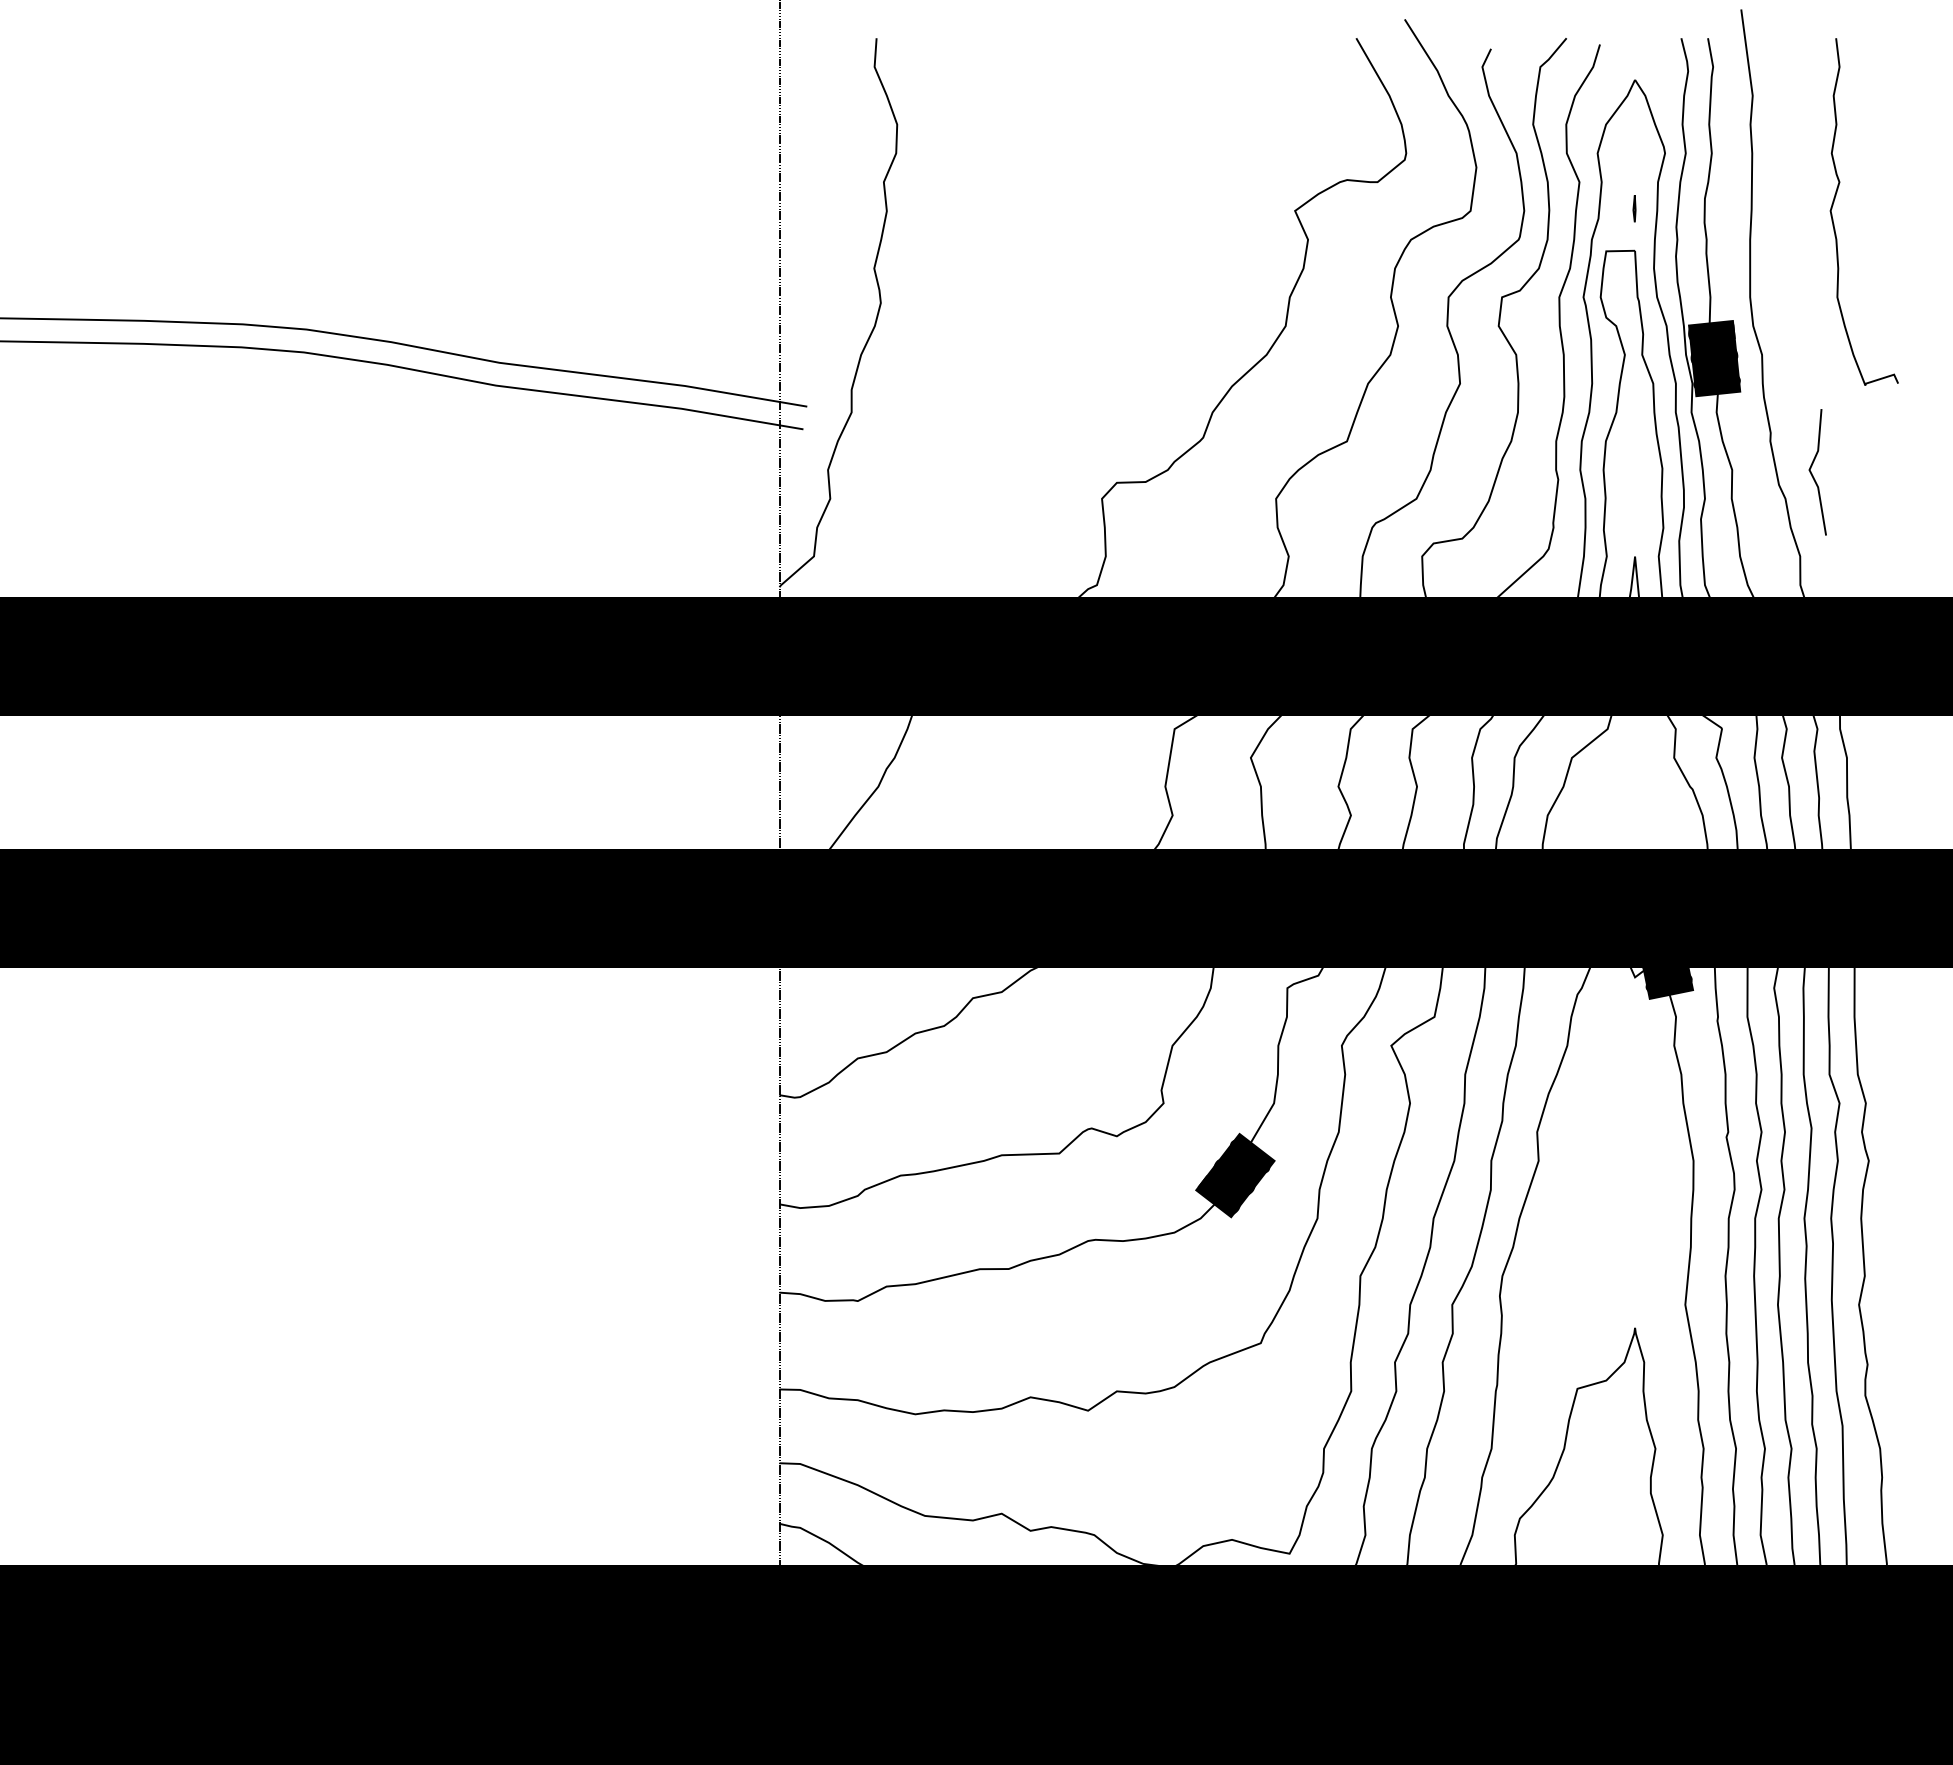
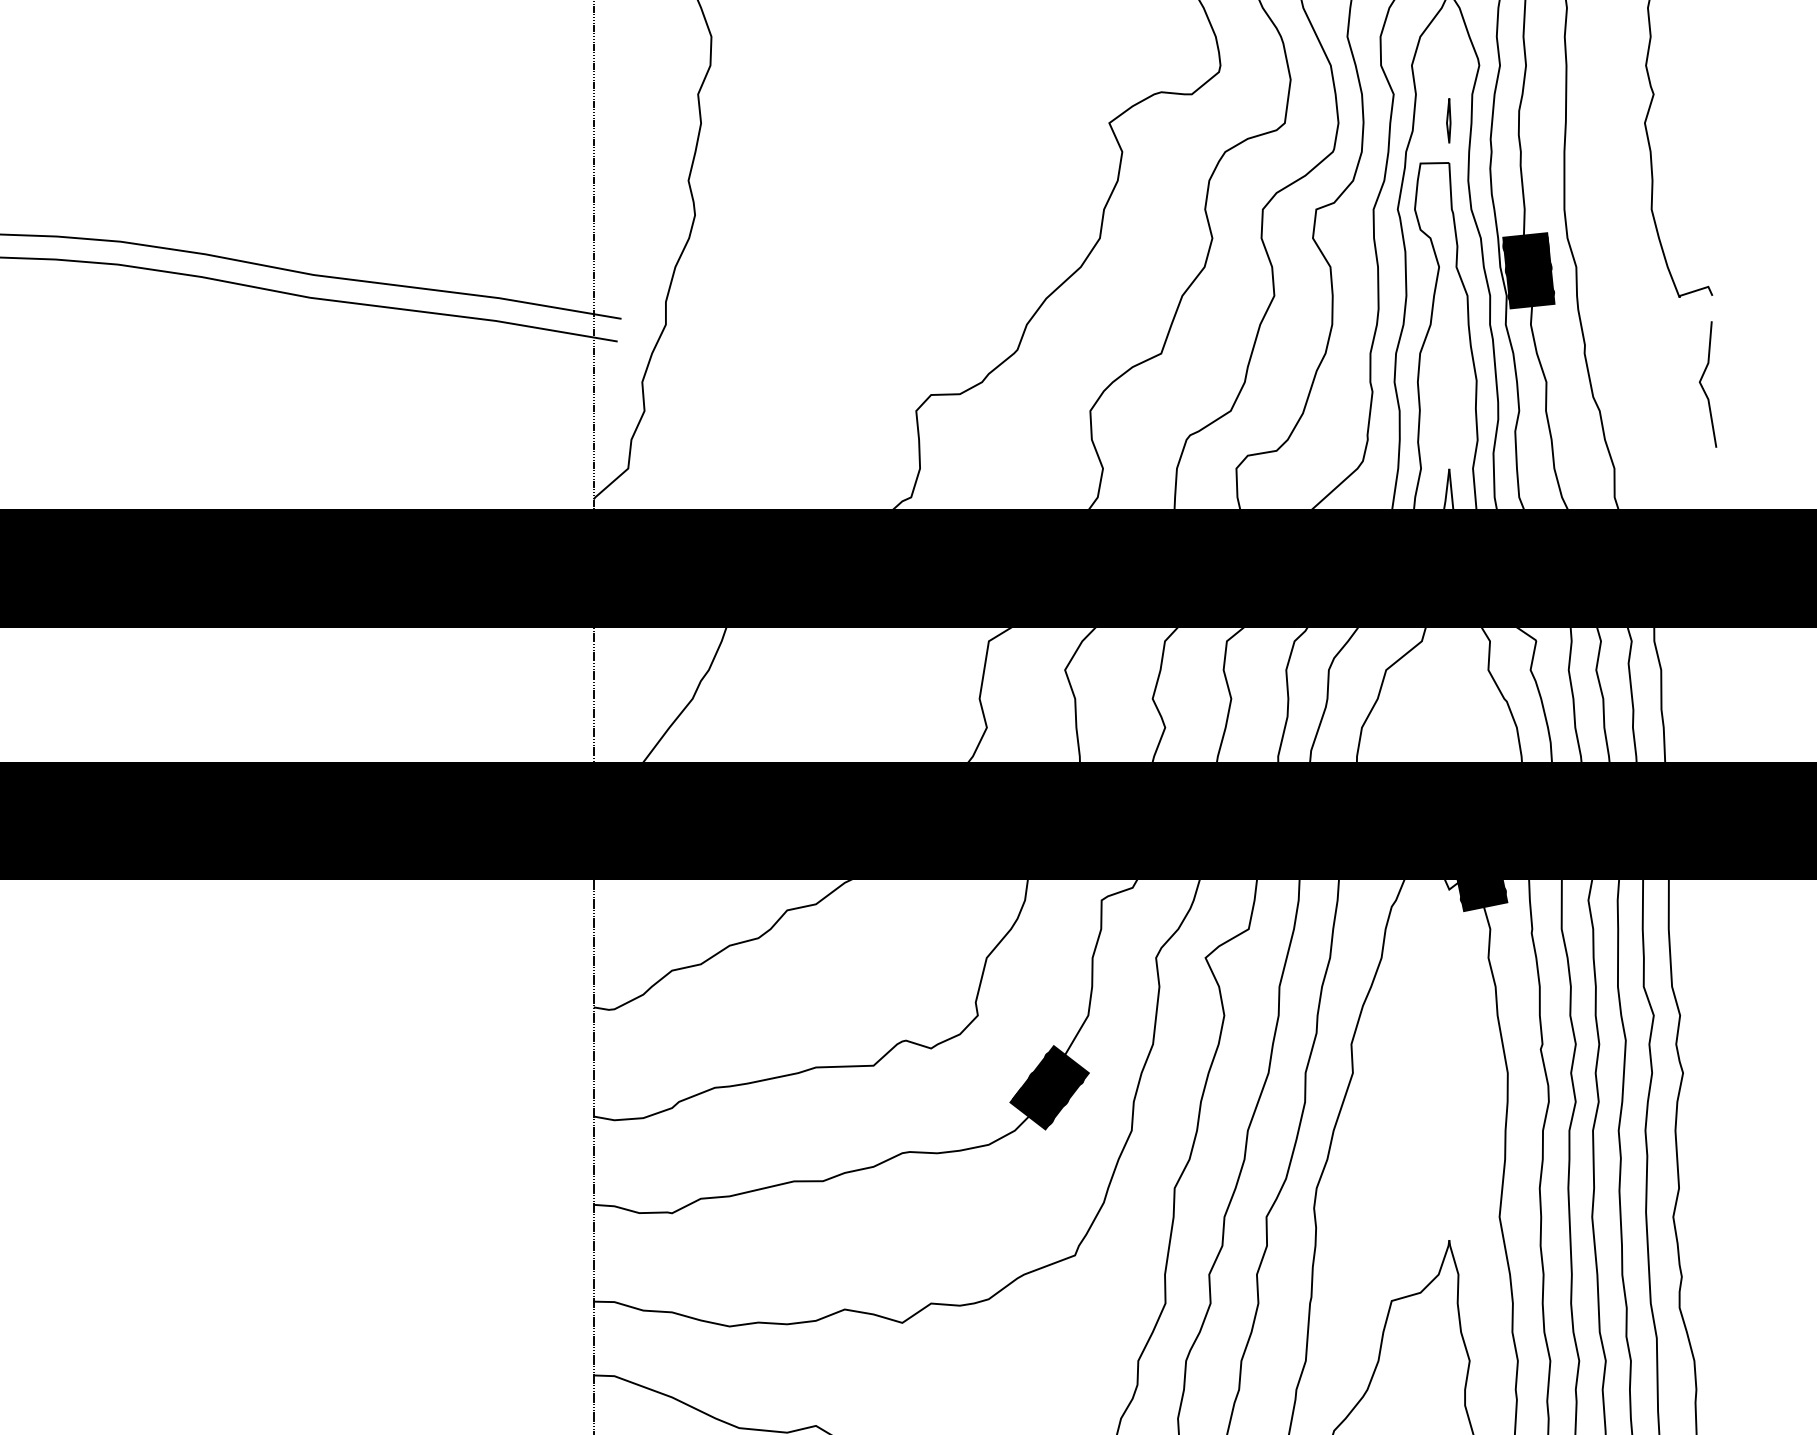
part: (1634, 208) -> (1448, 120), size x1.67
line: (1813, 475) -> (1703, 387), moved

